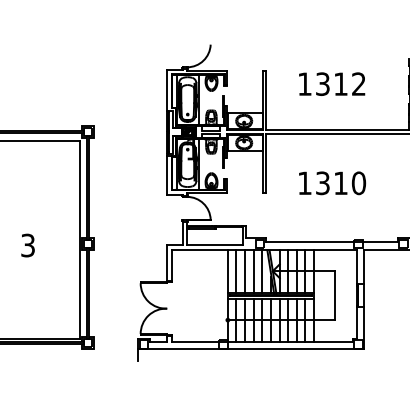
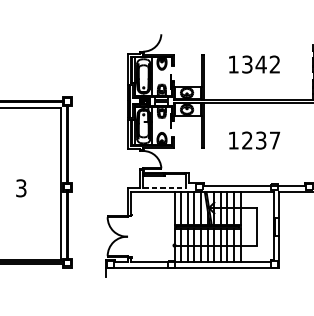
text: (340, 83) -> (260, 64), 1312 -> 1342
text: (341, 183) -> (261, 140), 1310 -> 1237
line: (215, 245) -> (165, 188), solid -> dashed

